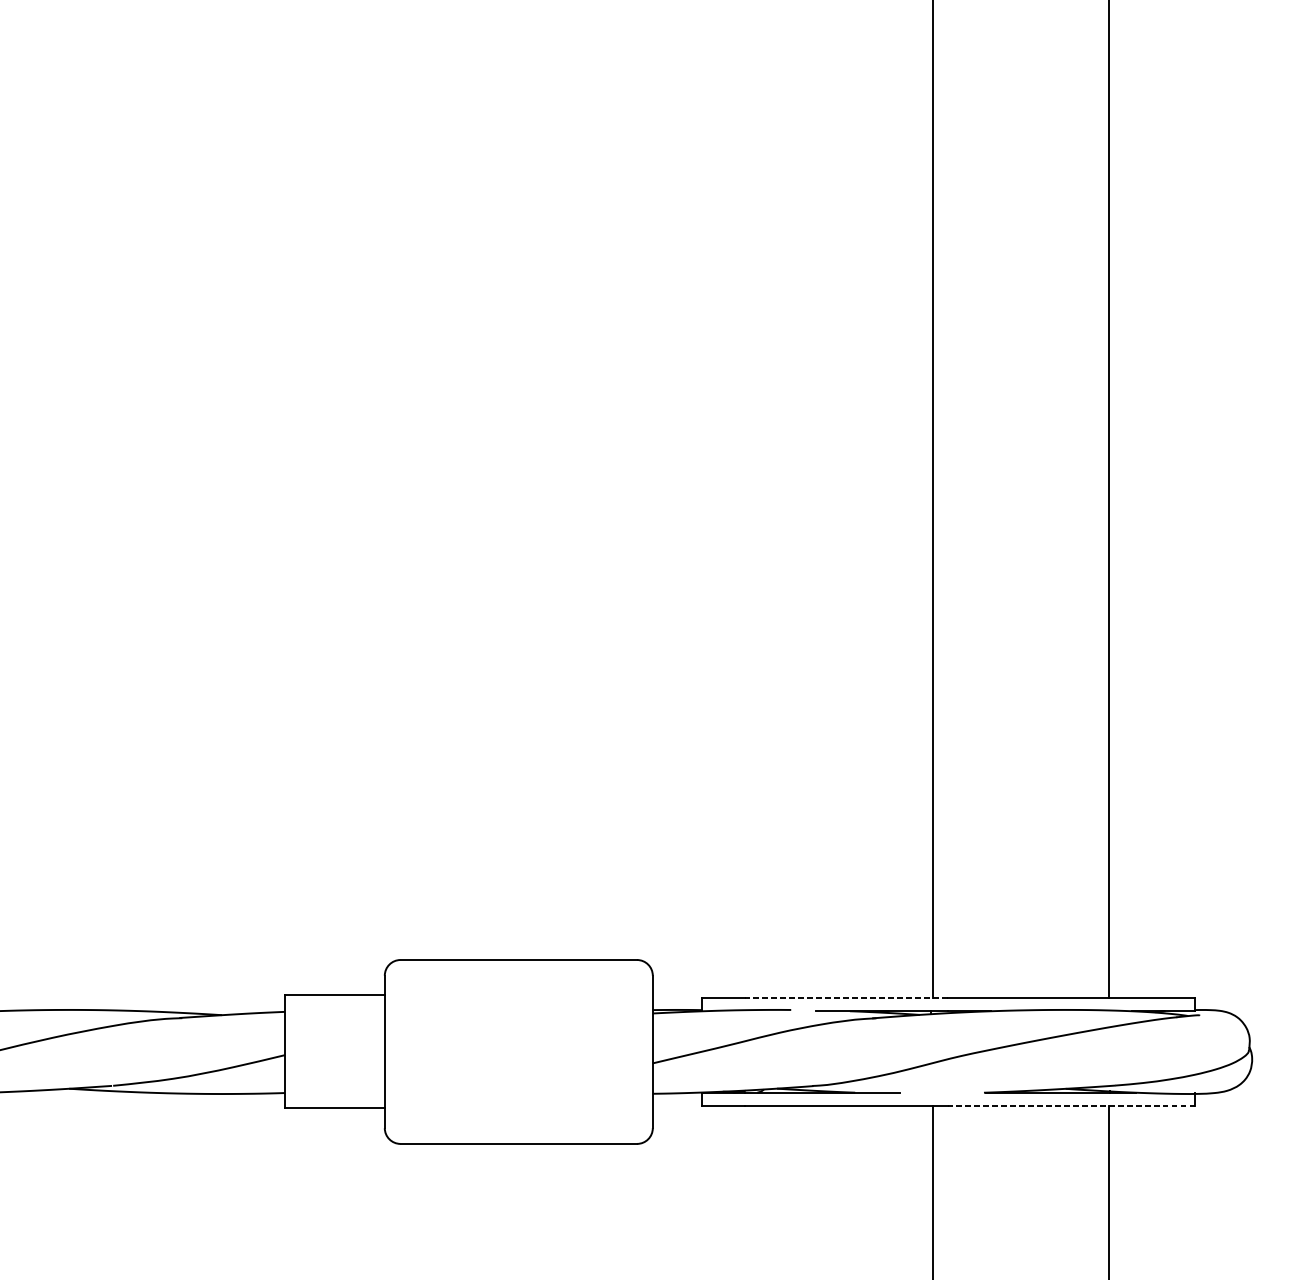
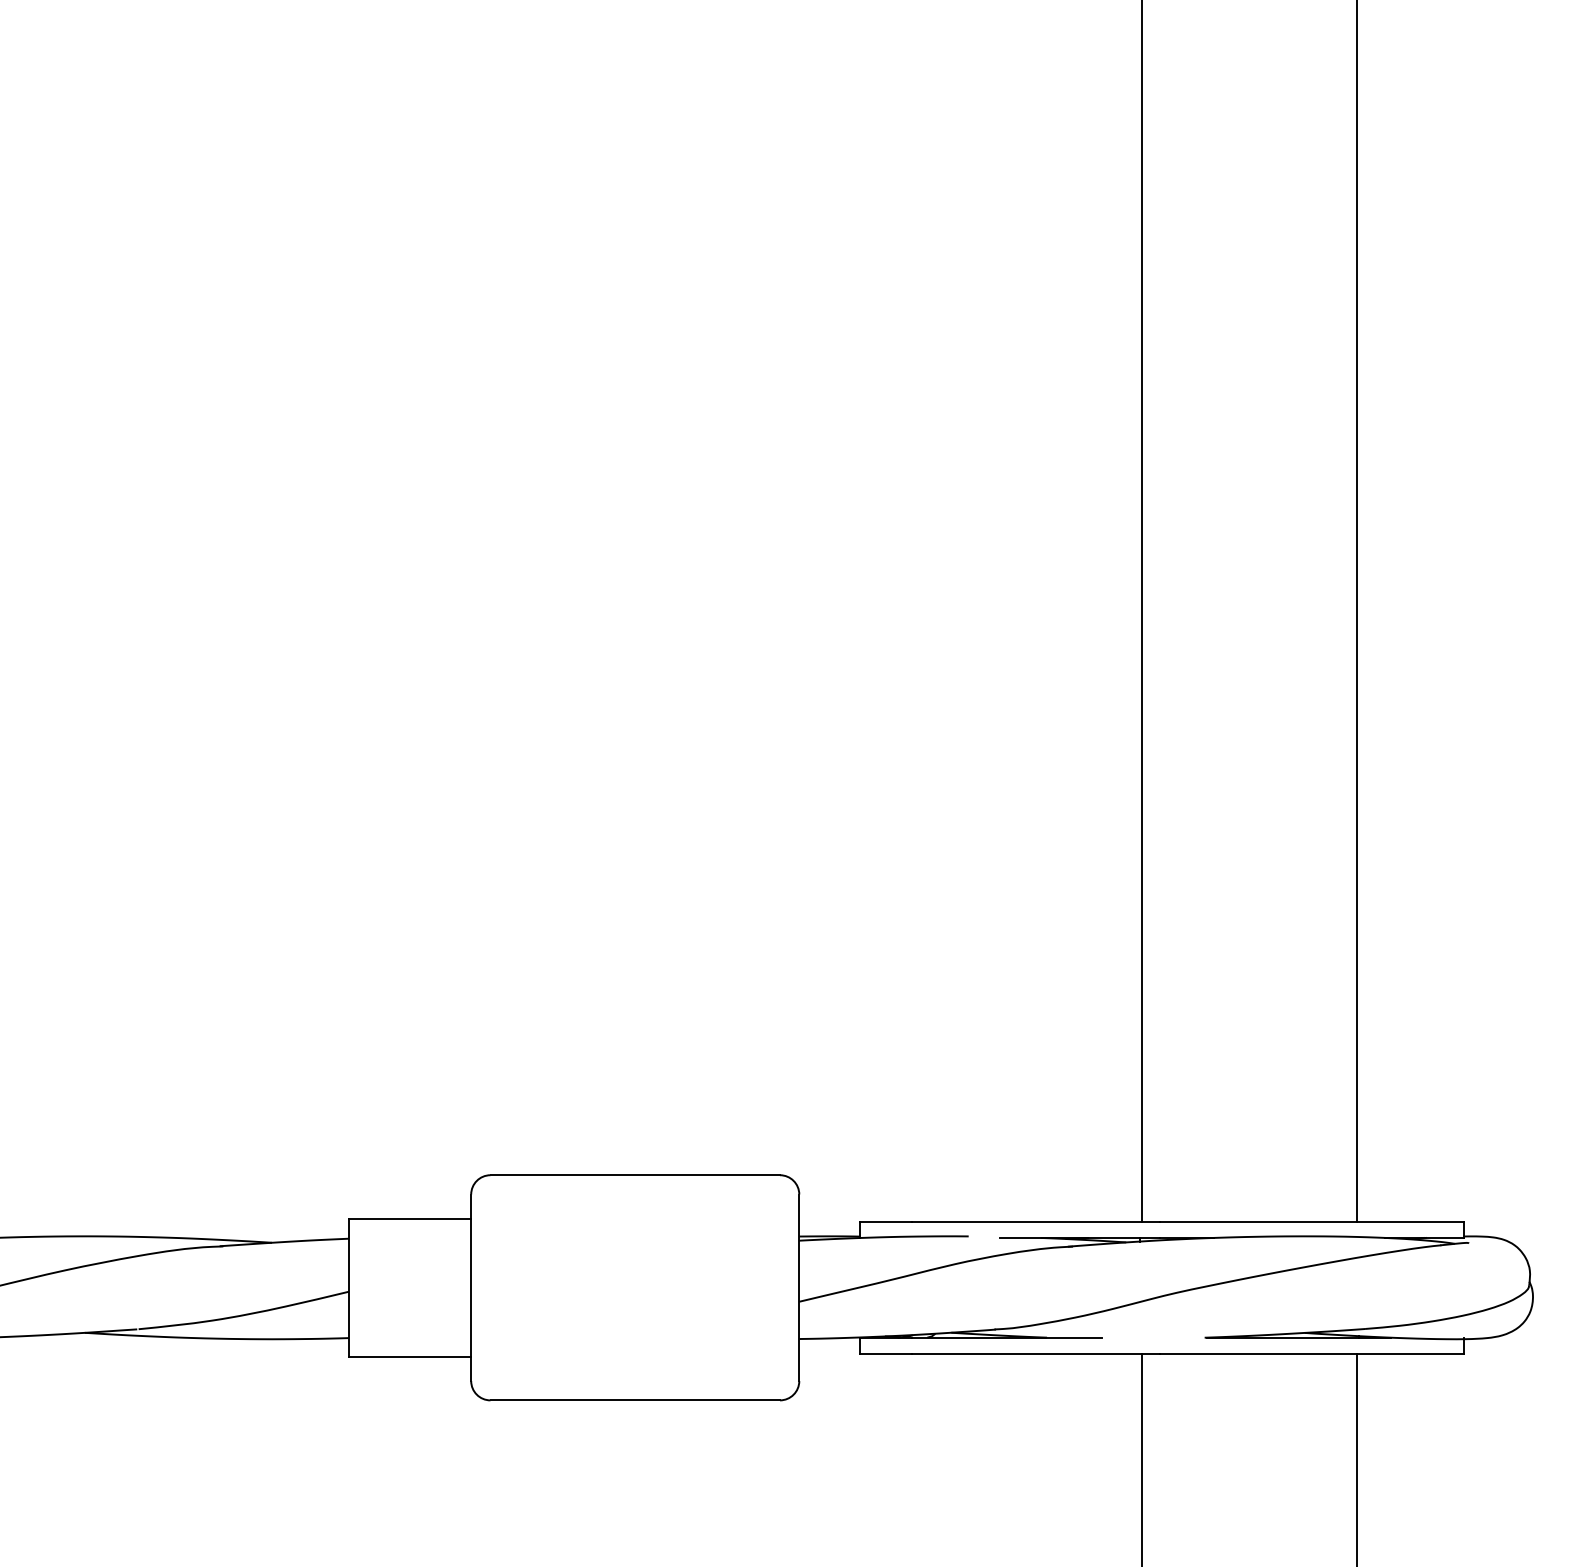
line: (845, 997) -> (1035, 1221), dashed -> solid
line: (1071, 1105) -> (1311, 1353), dashed -> solid

